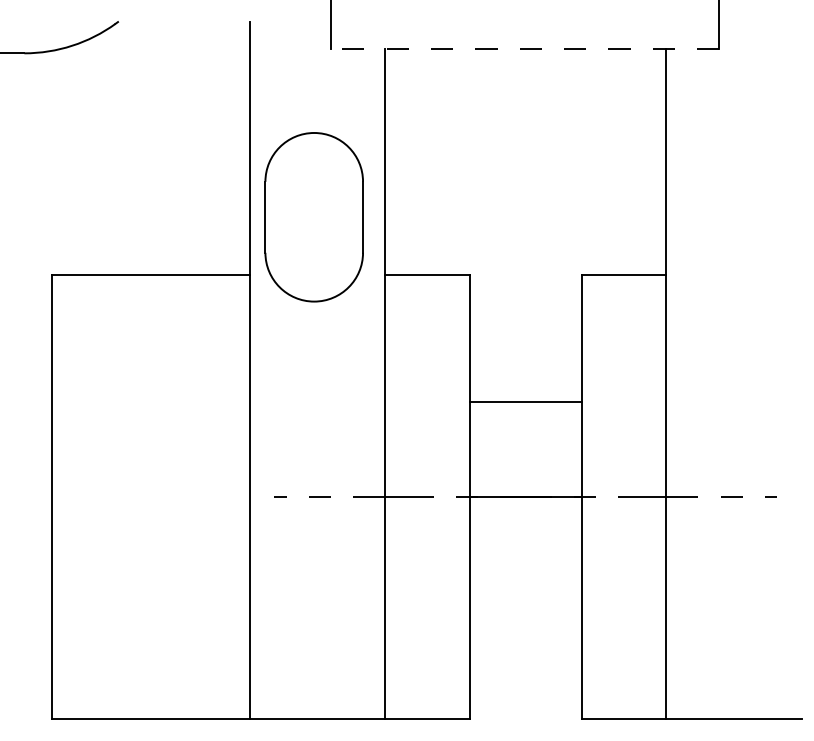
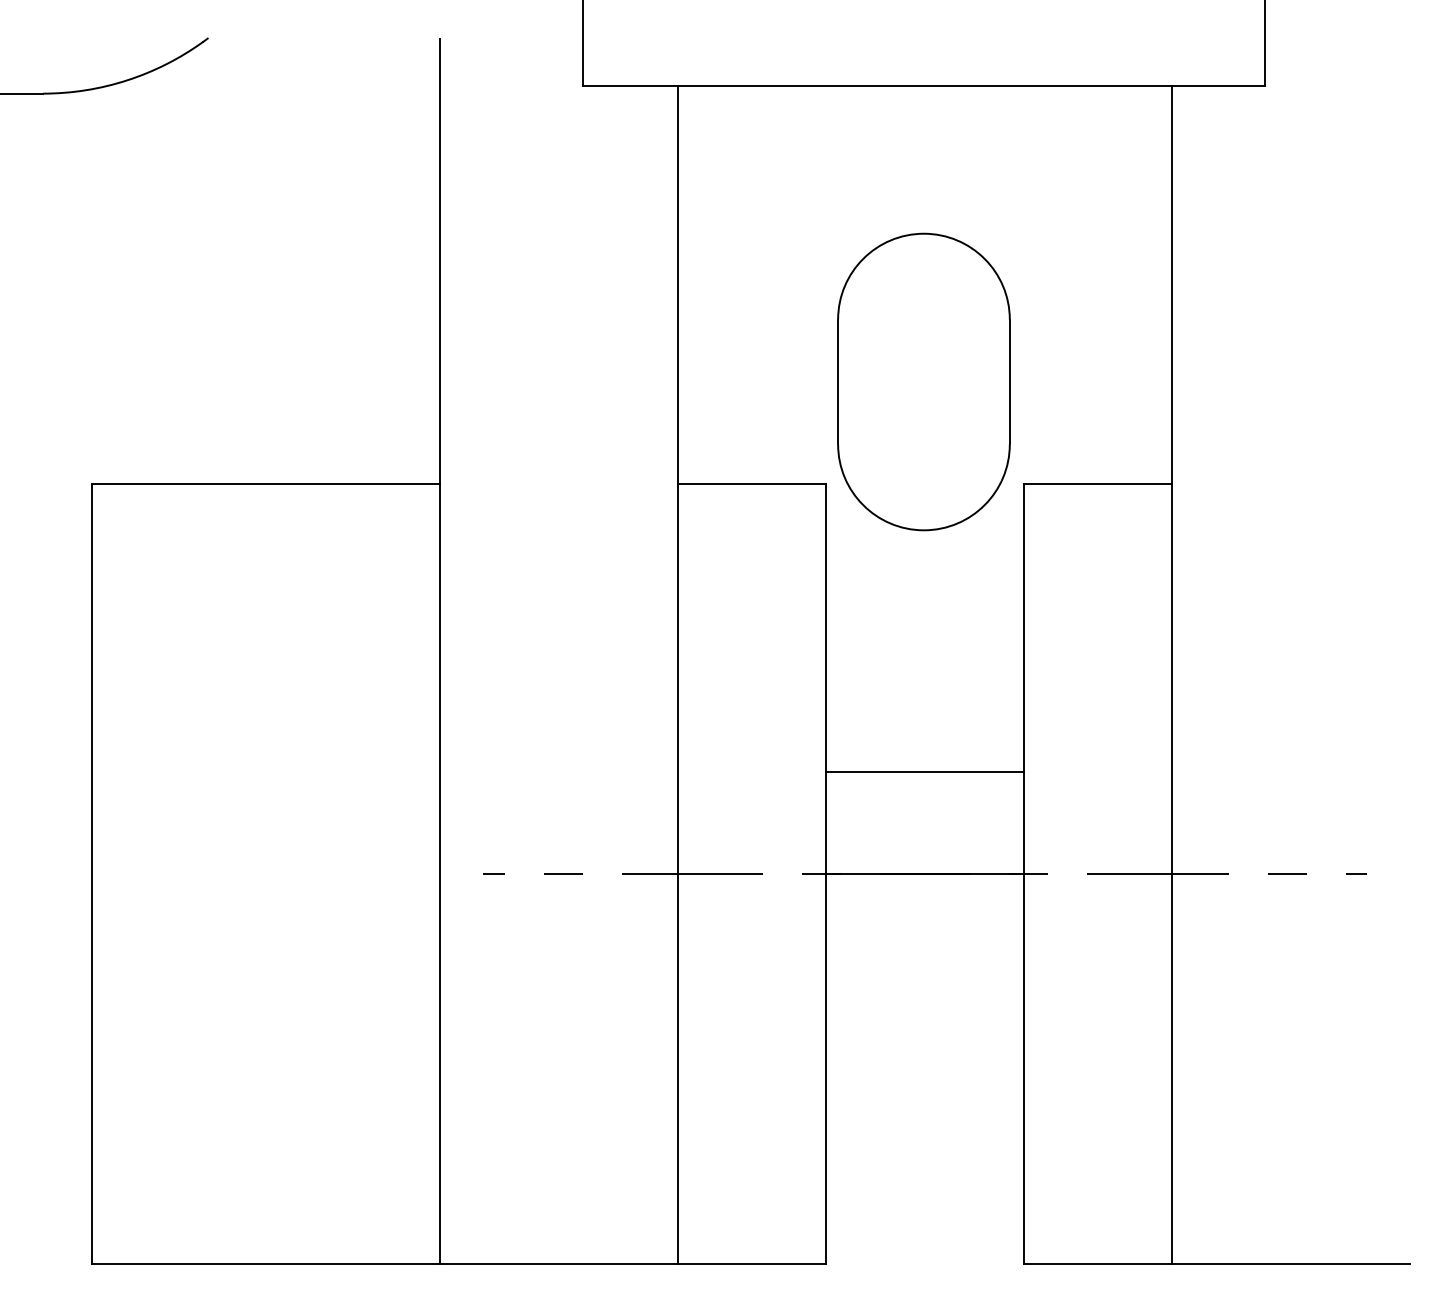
line: (524, 49) -> (922, 86), dashed -> solid
part: (313, 217) -> (922, 382), moved
line: (525, 402) -> (924, 772), moved

